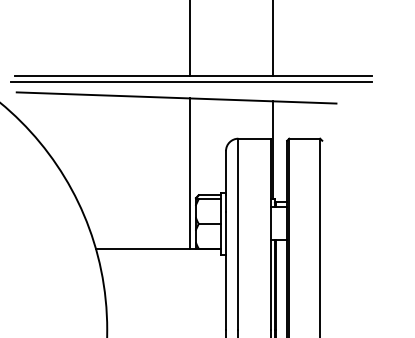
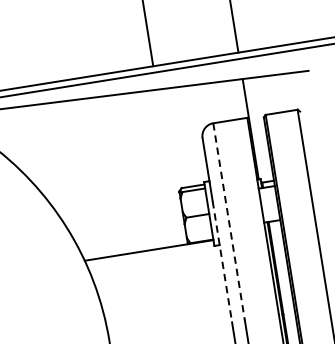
line: (190, 173) -> (169, 167), removed
line: (238, 234) -> (229, 222), solid -> dashed
line: (226, 271) -> (222, 262), solid -> dashed

